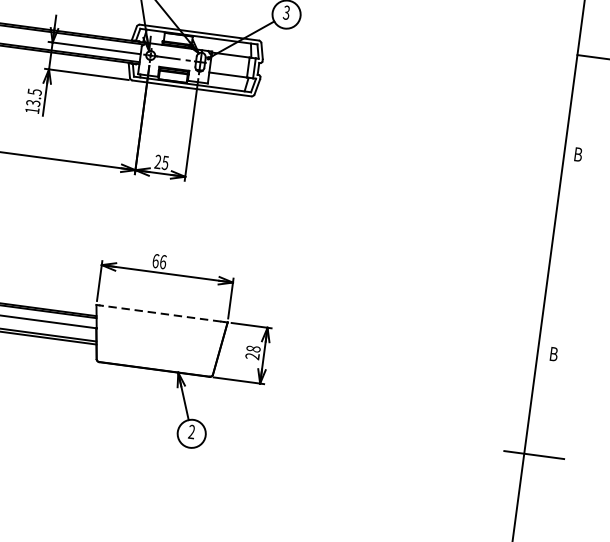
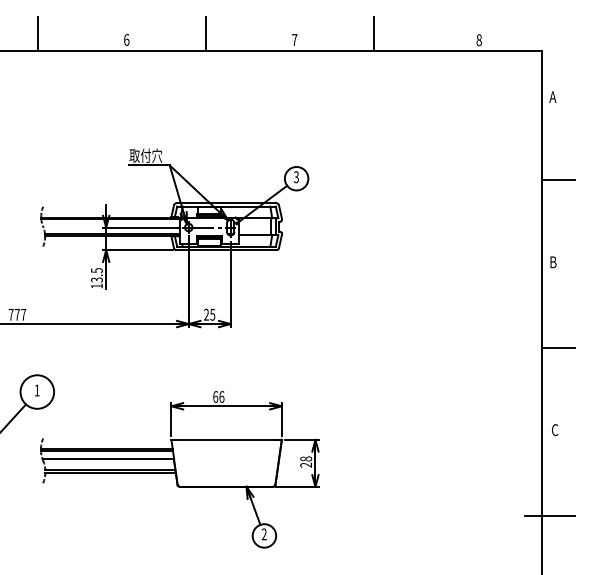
line: (570, 256) -> (558, 347), added
line: (161, 313) -> (226, 439), dashed -> solid
text: (554, 354) -> (555, 430), B -> C

